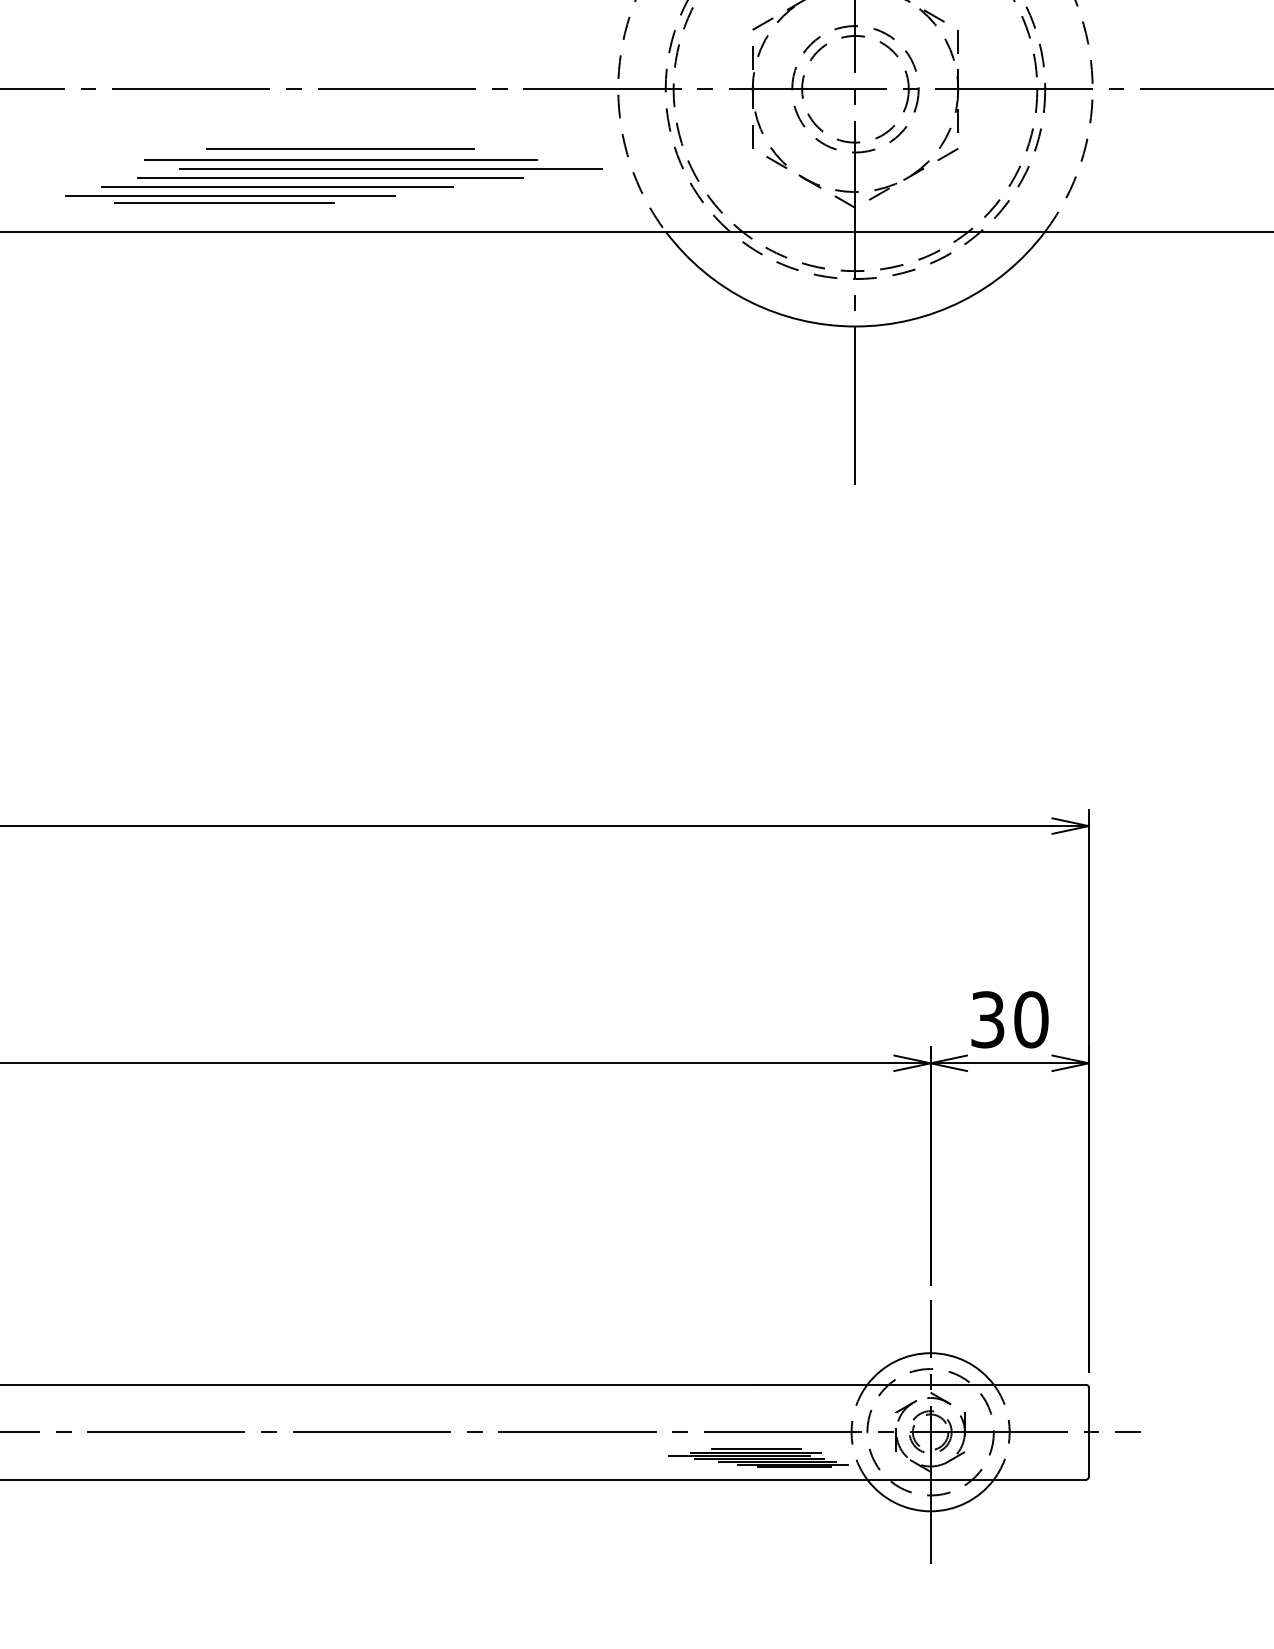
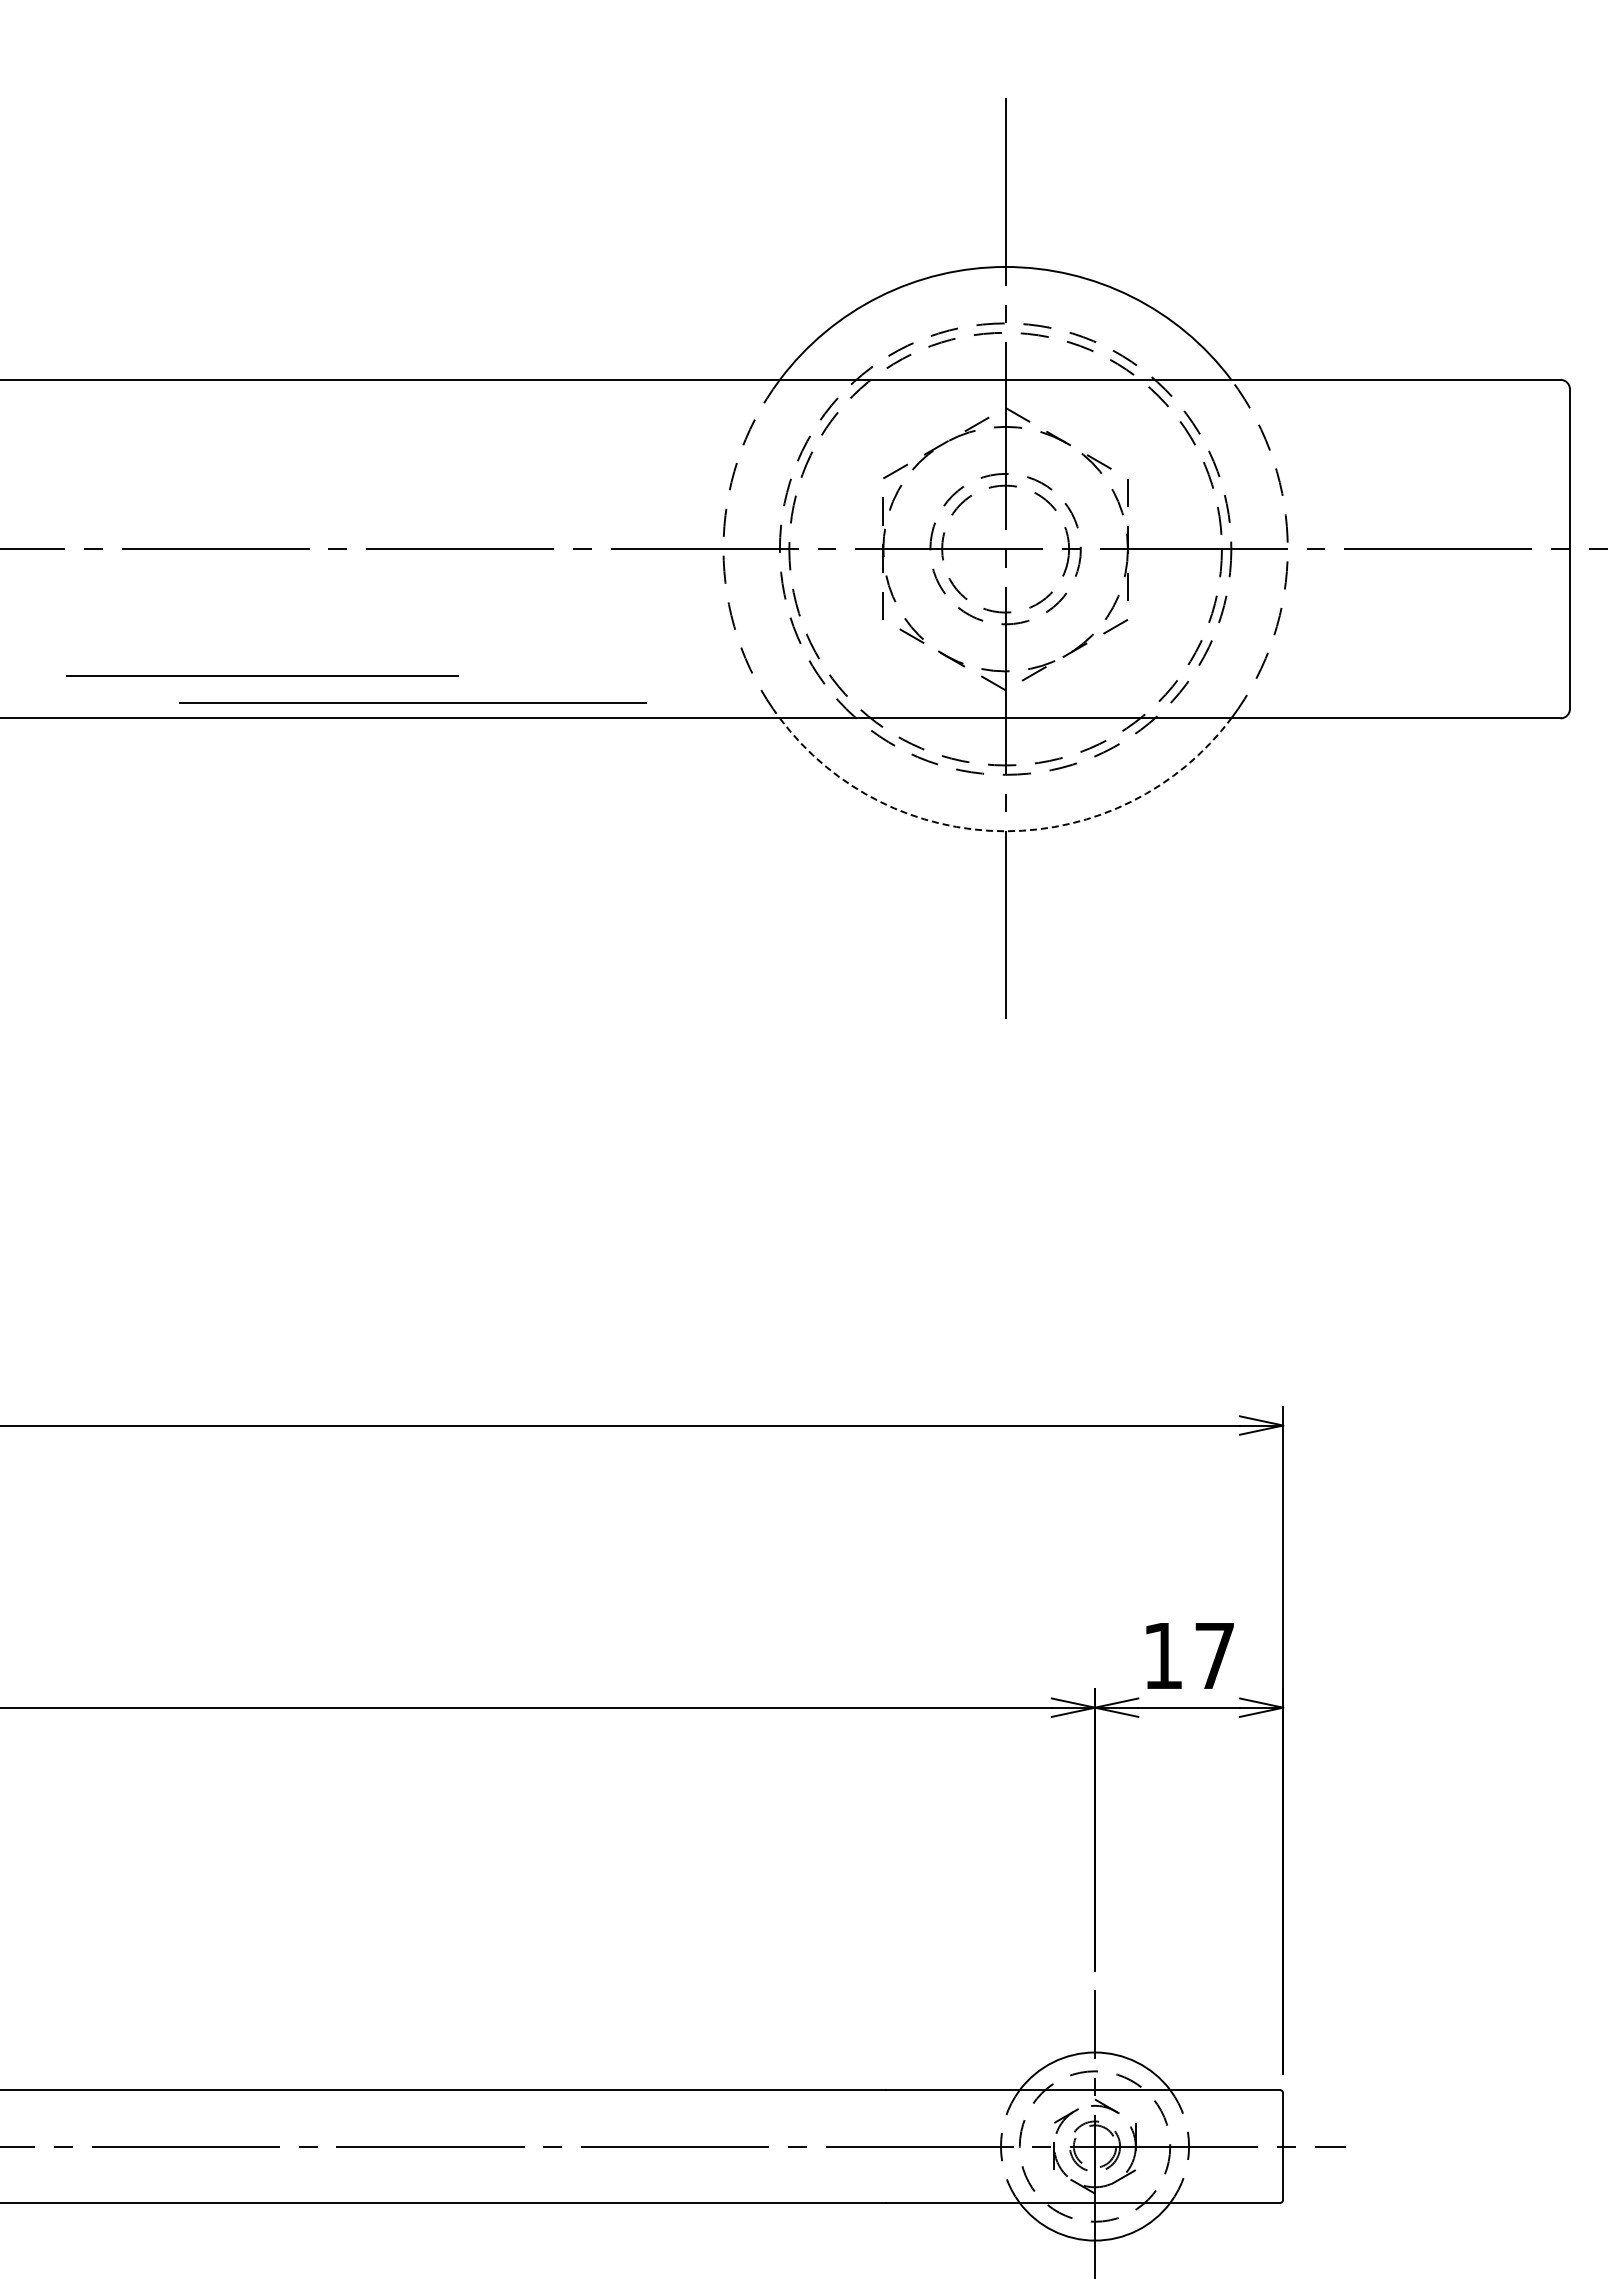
line: (340, 149) -> (392, 620), removed
line: (340, 159) -> (412, 702), moved
line: (390, 169) -> (452, 644), removed
line: (329, 177) -> (380, 654), removed
line: (276, 187) -> (317, 665), removed
line: (223, 203) -> (254, 684), removed
arc: (855, 326) -> (1005, 831), solid -> dashed
text: (1010, 1019) -> (1189, 1655), 30 -> 17
part: (757, 1458) -> (889, 2177), removed

